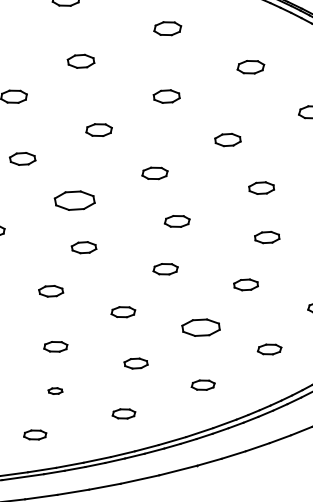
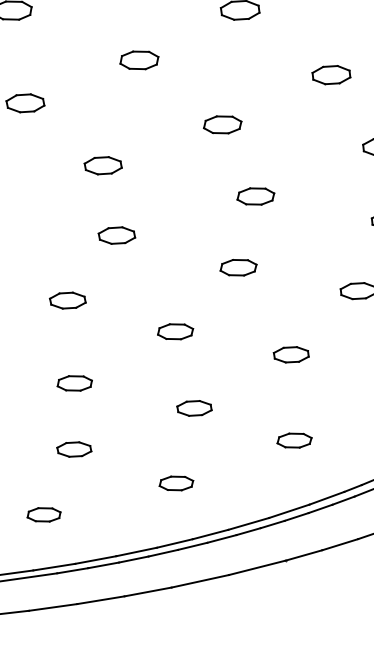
part: (74, 200) -> (102, 165), size x0.62
part: (200, 327) -> (290, 354), size x0.62
part: (55, 390) -> (74, 448), size x1.67

